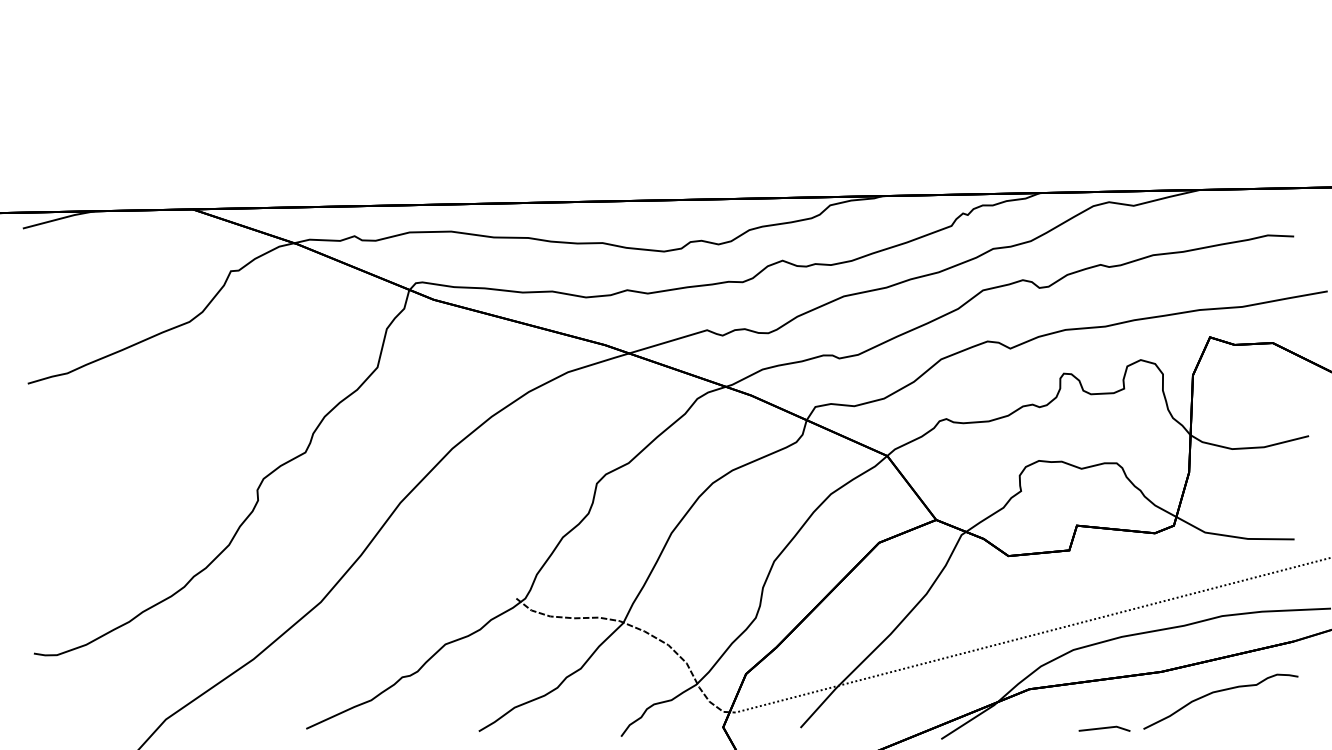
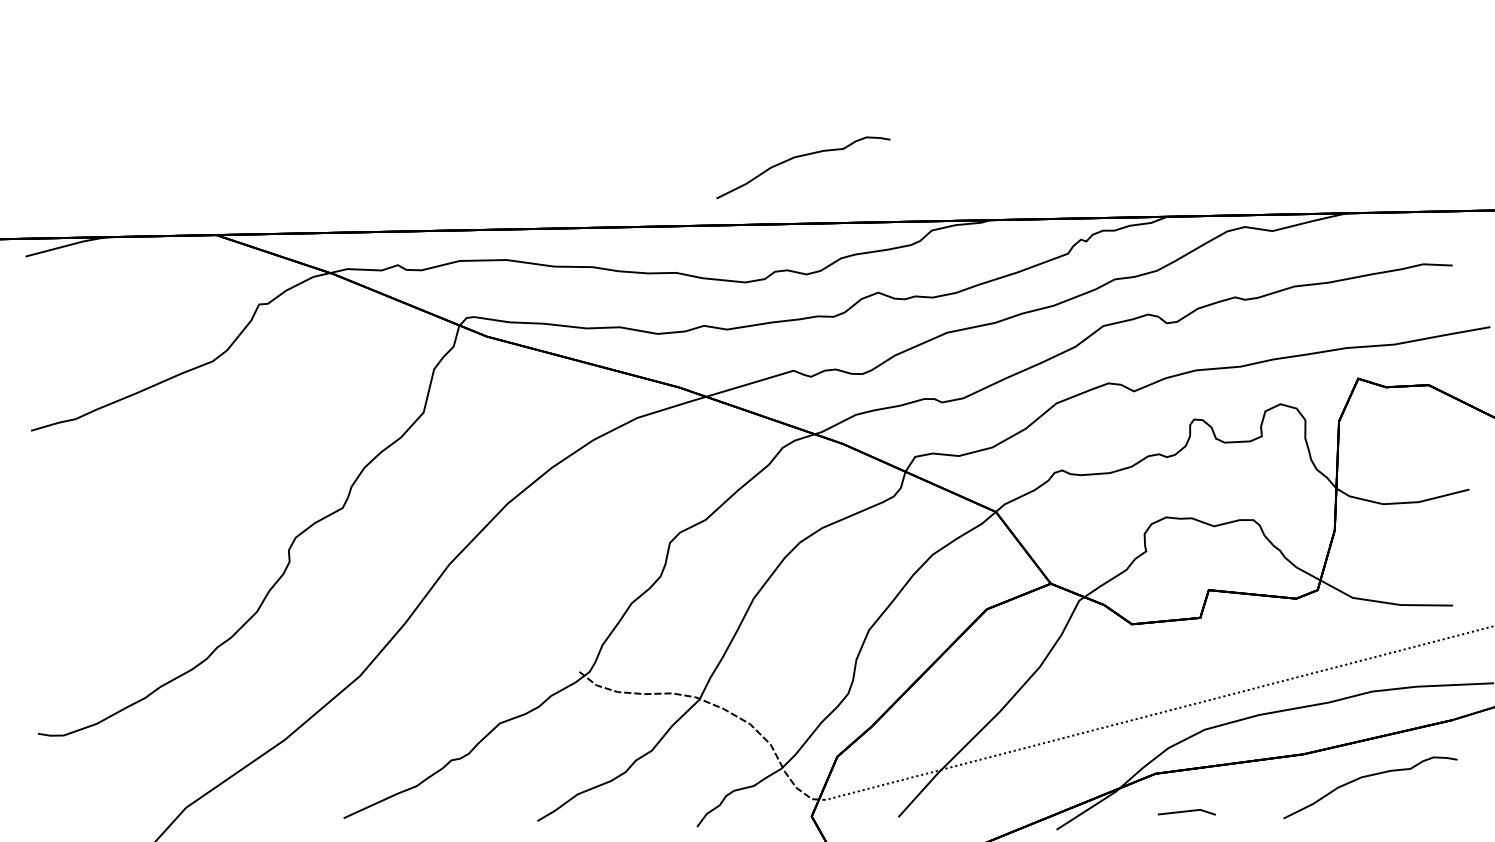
curve: (712, 140) -> (799, 157), added
line: (1104, 729) -> (1186, 812), moved

